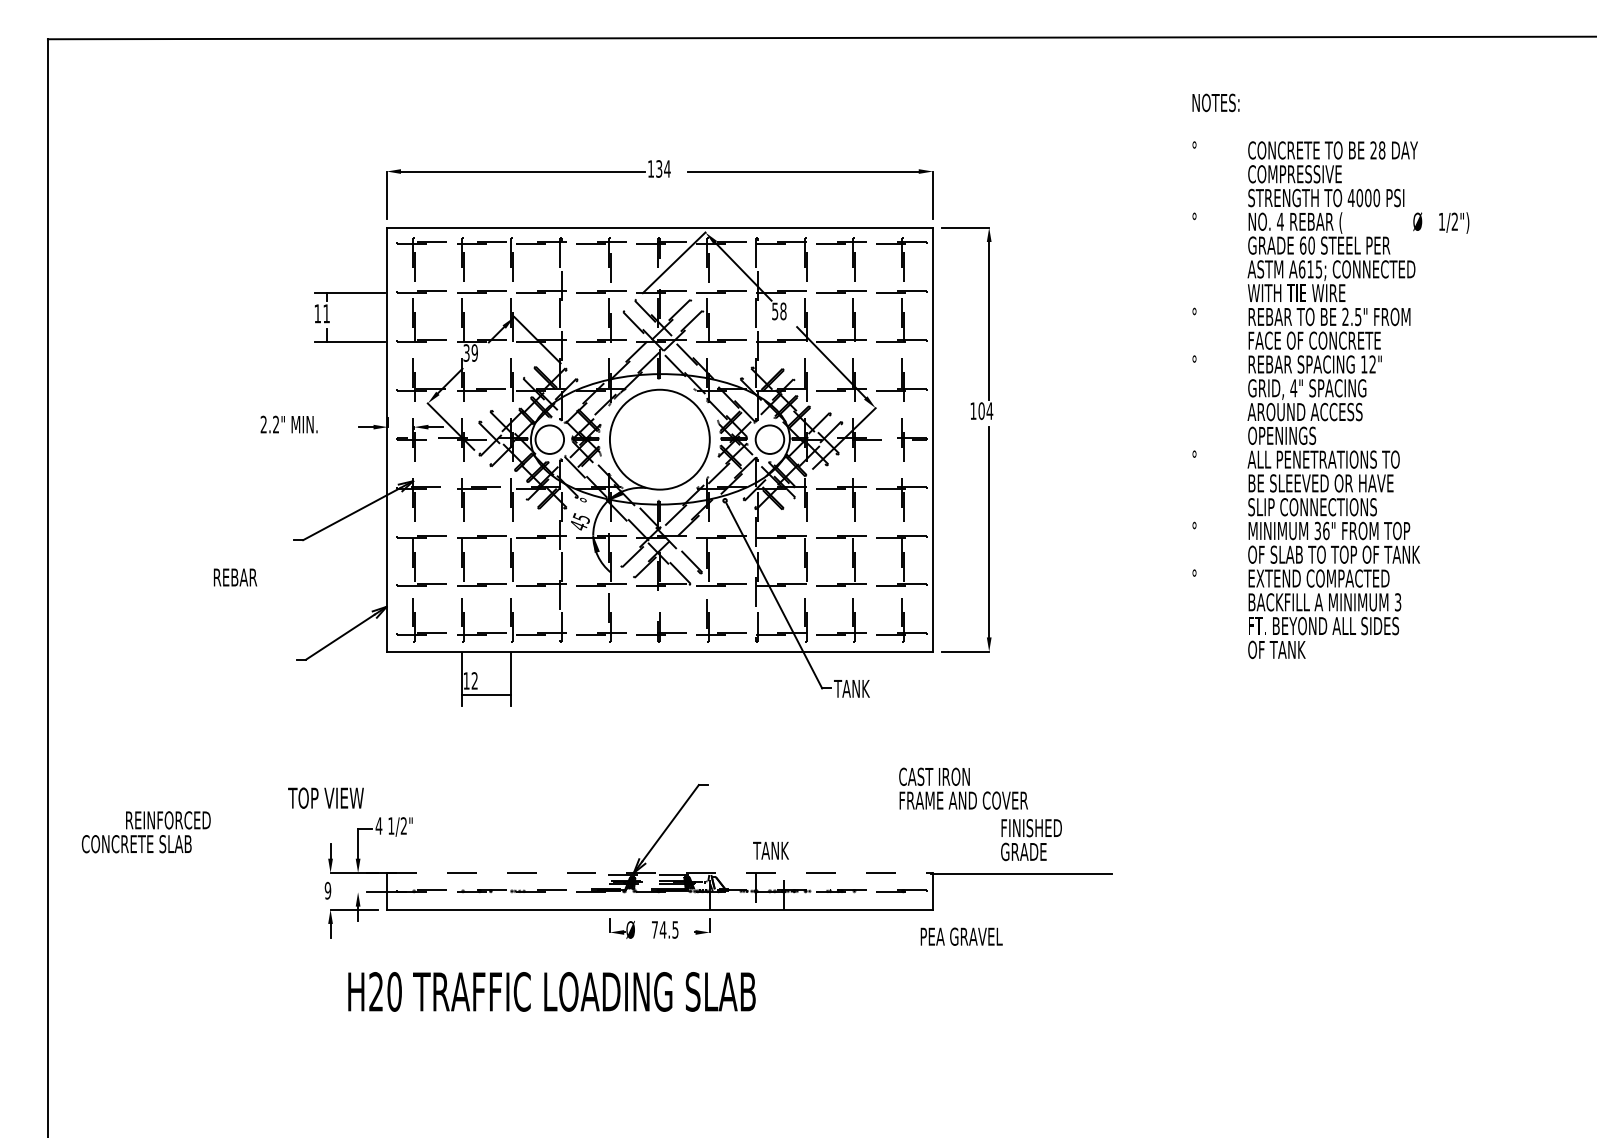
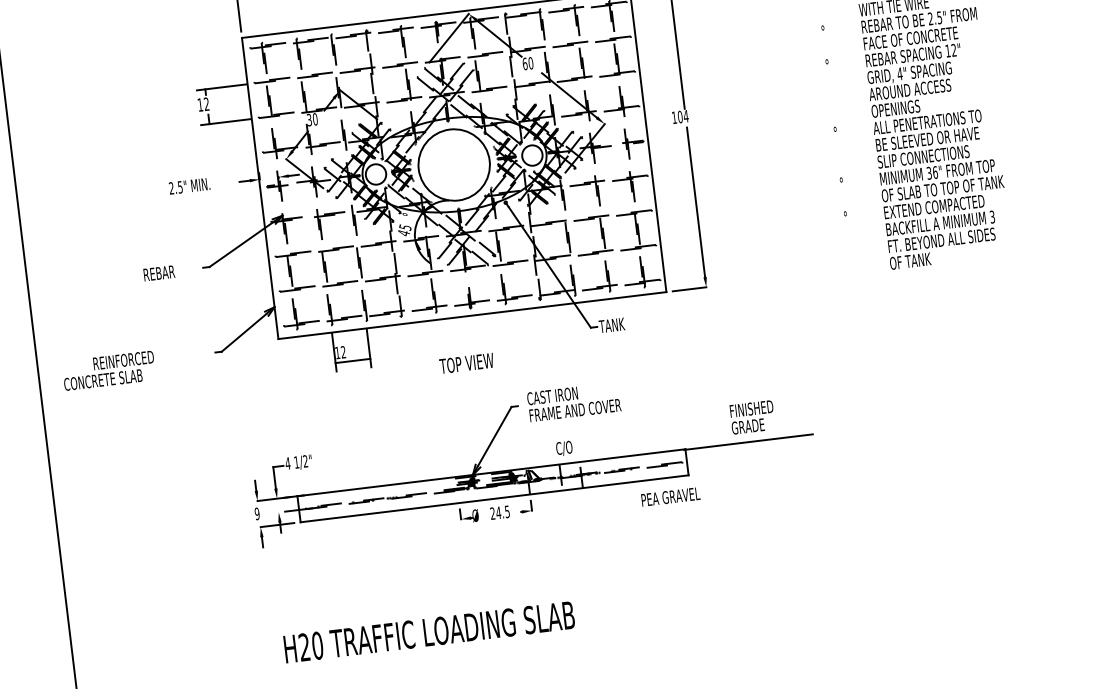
text: (779, 311) -> (528, 63), 58 -> 60
text: (326, 313) -> (206, 104), 11 -> 12
text: (474, 352) -> (315, 119), 39 -> 30
text: (276, 424) -> (180, 187), 2.2" -> 2.5"
text: (235, 577) -> (159, 273), moved
text: (963, 788) -> (574, 401), moved
text: (325, 797) -> (466, 363), moved
text: (145, 832) -> (108, 371), moved
text: (770, 851) -> (568, 447), TANK -> C/O
line: (660, 872) -> (491, 472), dashed -> solid
text: (654, 929) -> (492, 513), 74.5 -> 24.5
text: (961, 936) -> (670, 496), moved
text: (551, 991) -> (429, 632), moved

